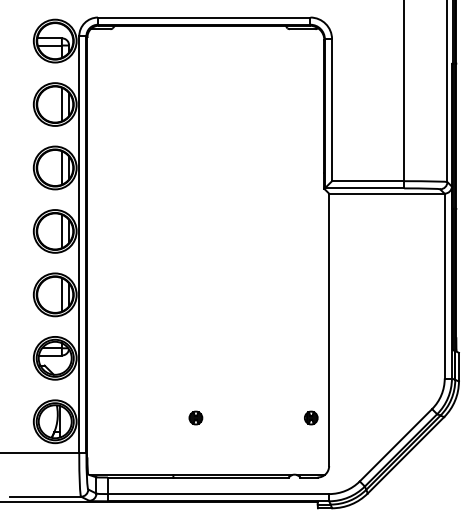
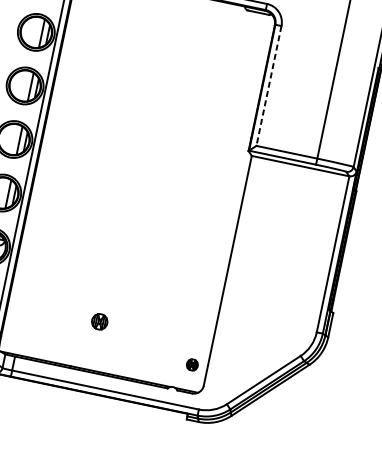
line: (332, 110) -> (269, 86), solid -> dashed
part: (195, 417) -> (99, 321), size x1.4
part: (311, 417) -> (192, 364), moved

